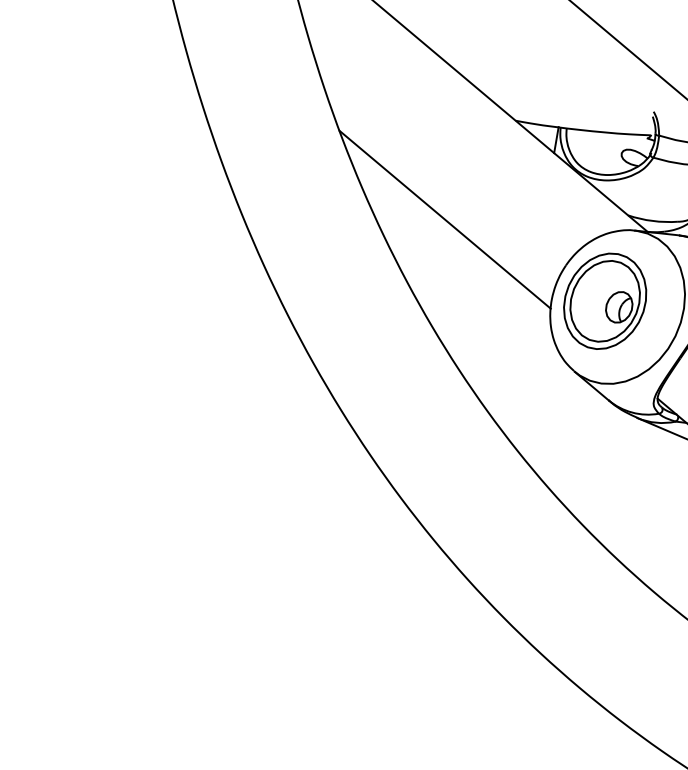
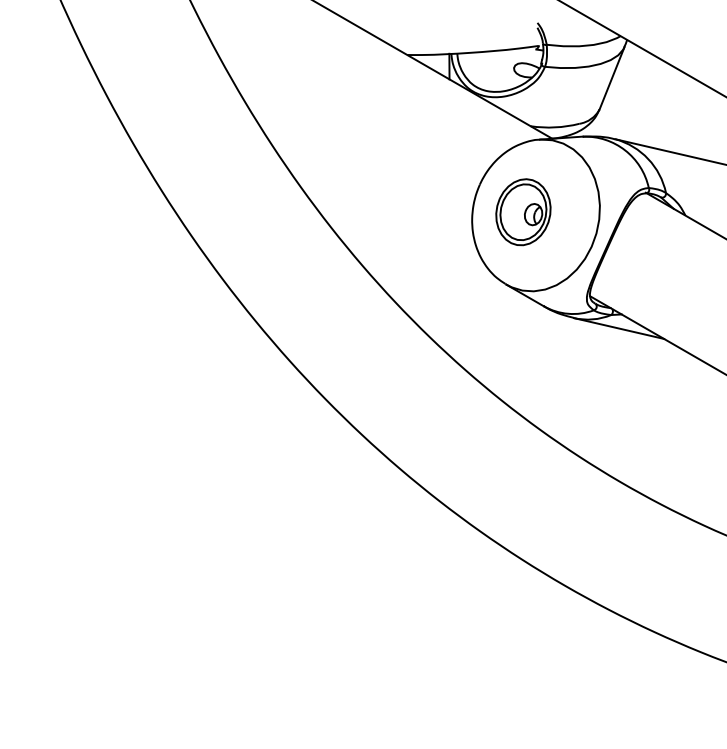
line: (444, 219) -> (356, 161), removed
part: (605, 301) -> (523, 212), size x0.7

